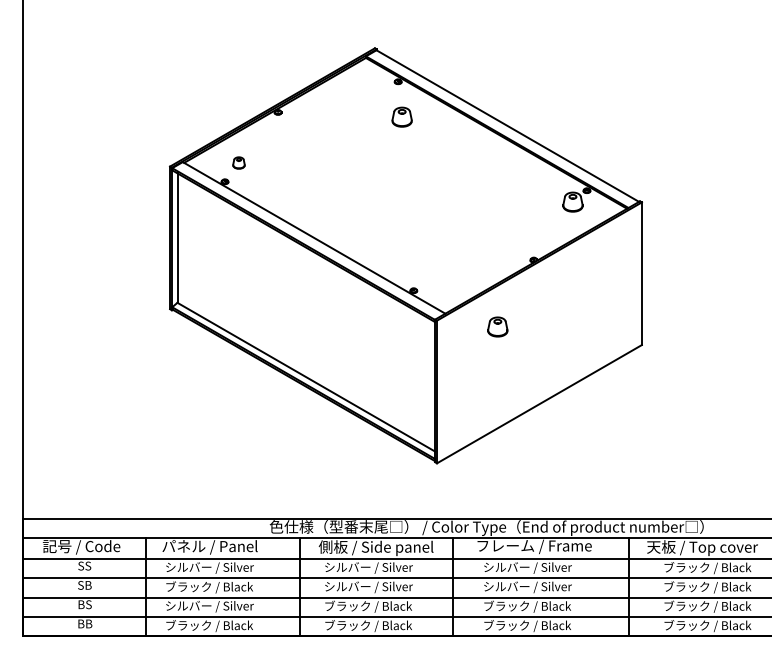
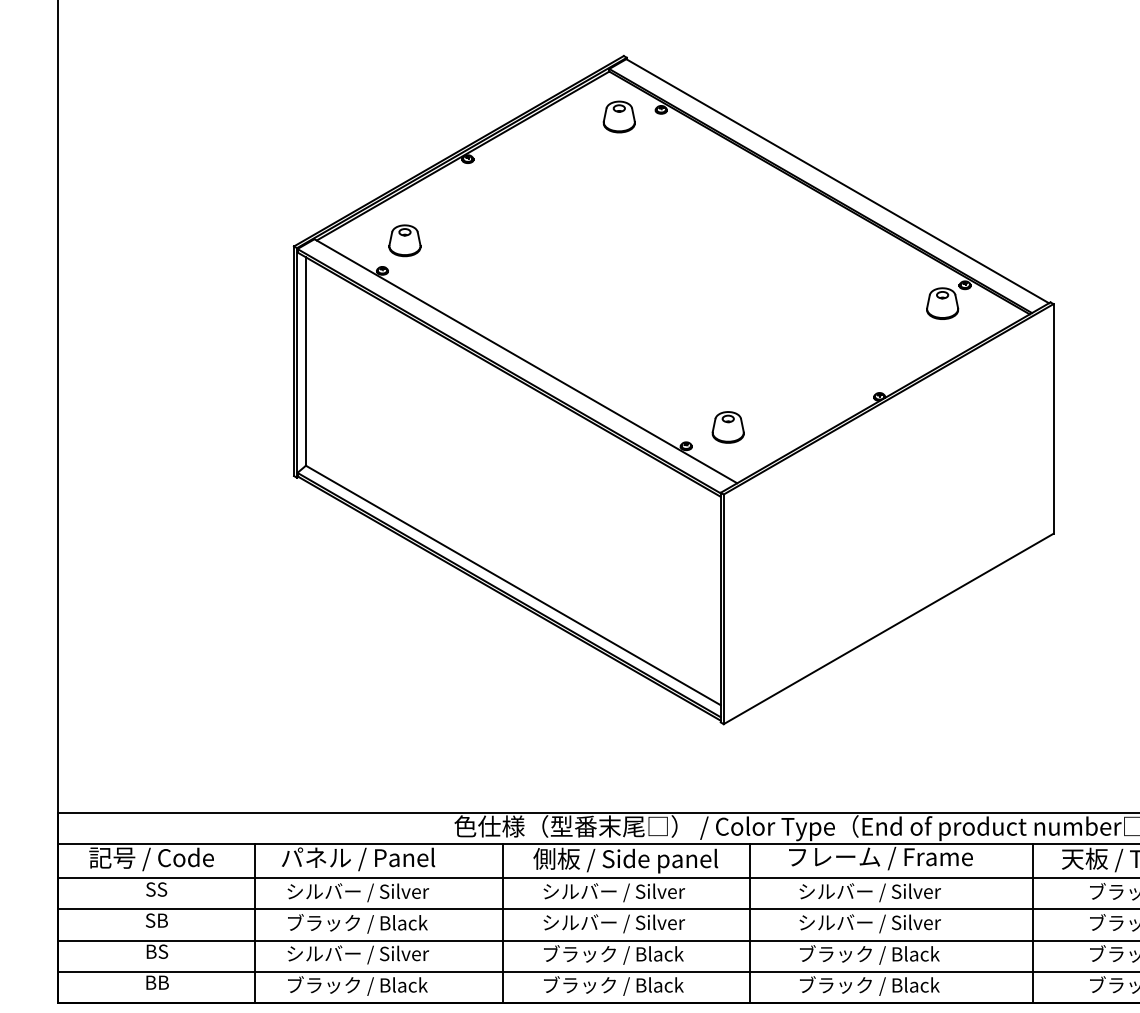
part: (401, 116) -> (618, 115), moved
part: (238, 162) -> (404, 239), size x1.67
part: (497, 326) -> (727, 426), moved

